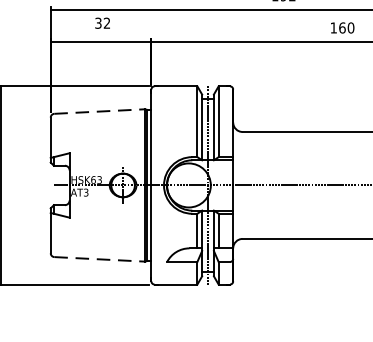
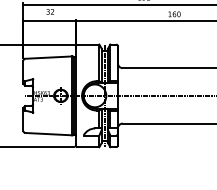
line: (99, 111) -> (48, 57), dashed -> solid
line: (99, 260) -> (48, 134), dashed -> solid

